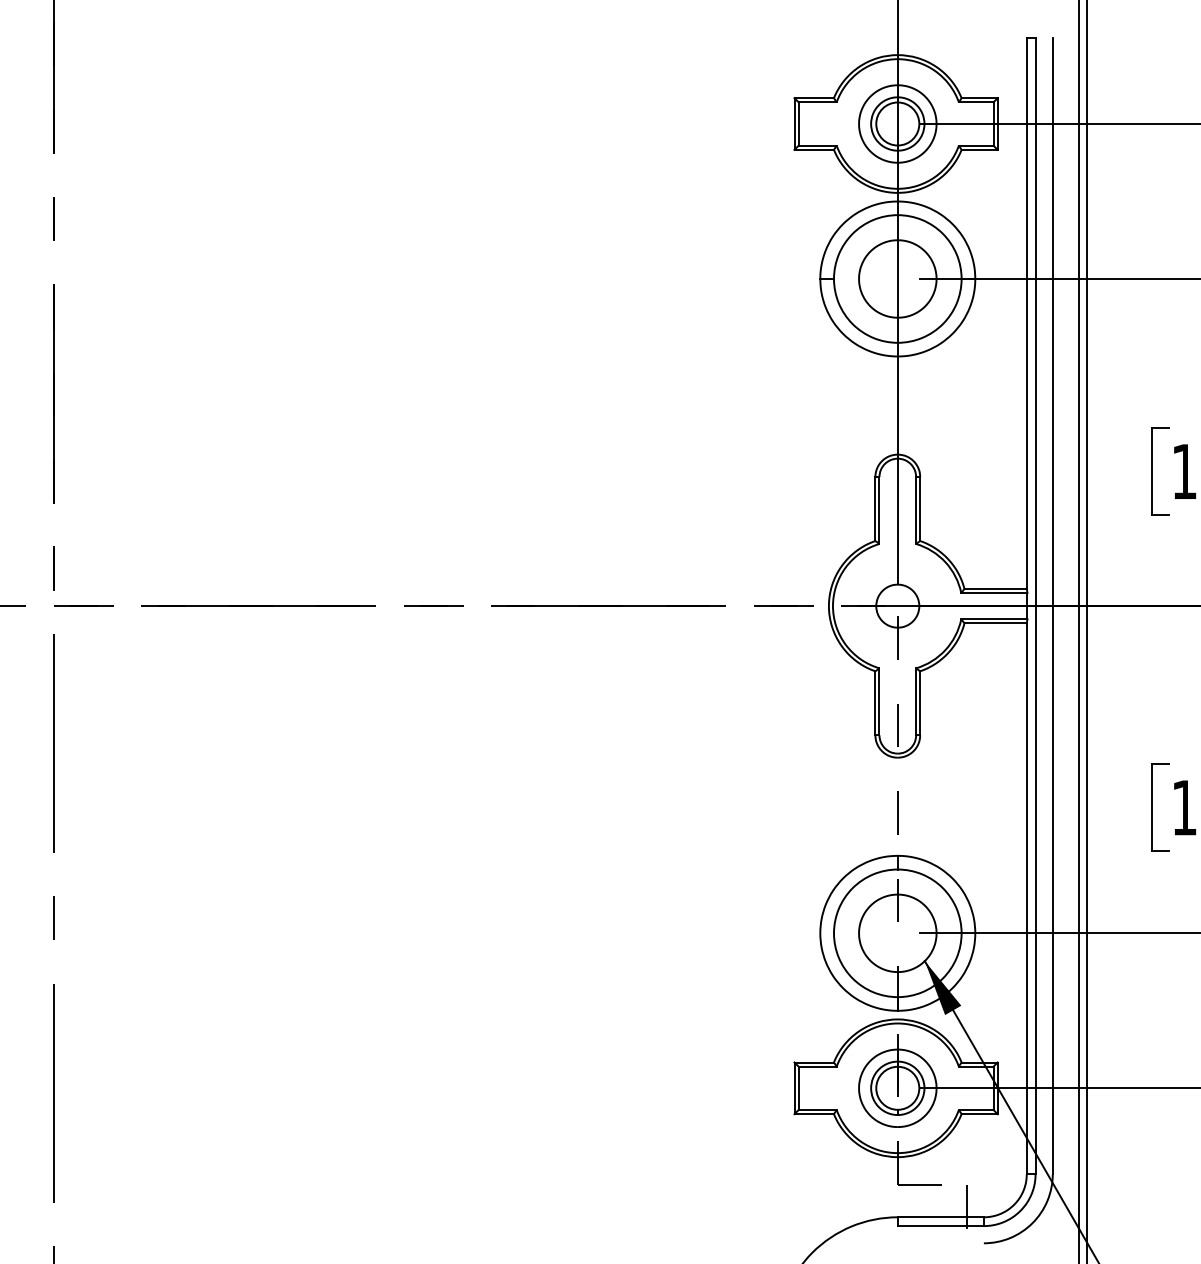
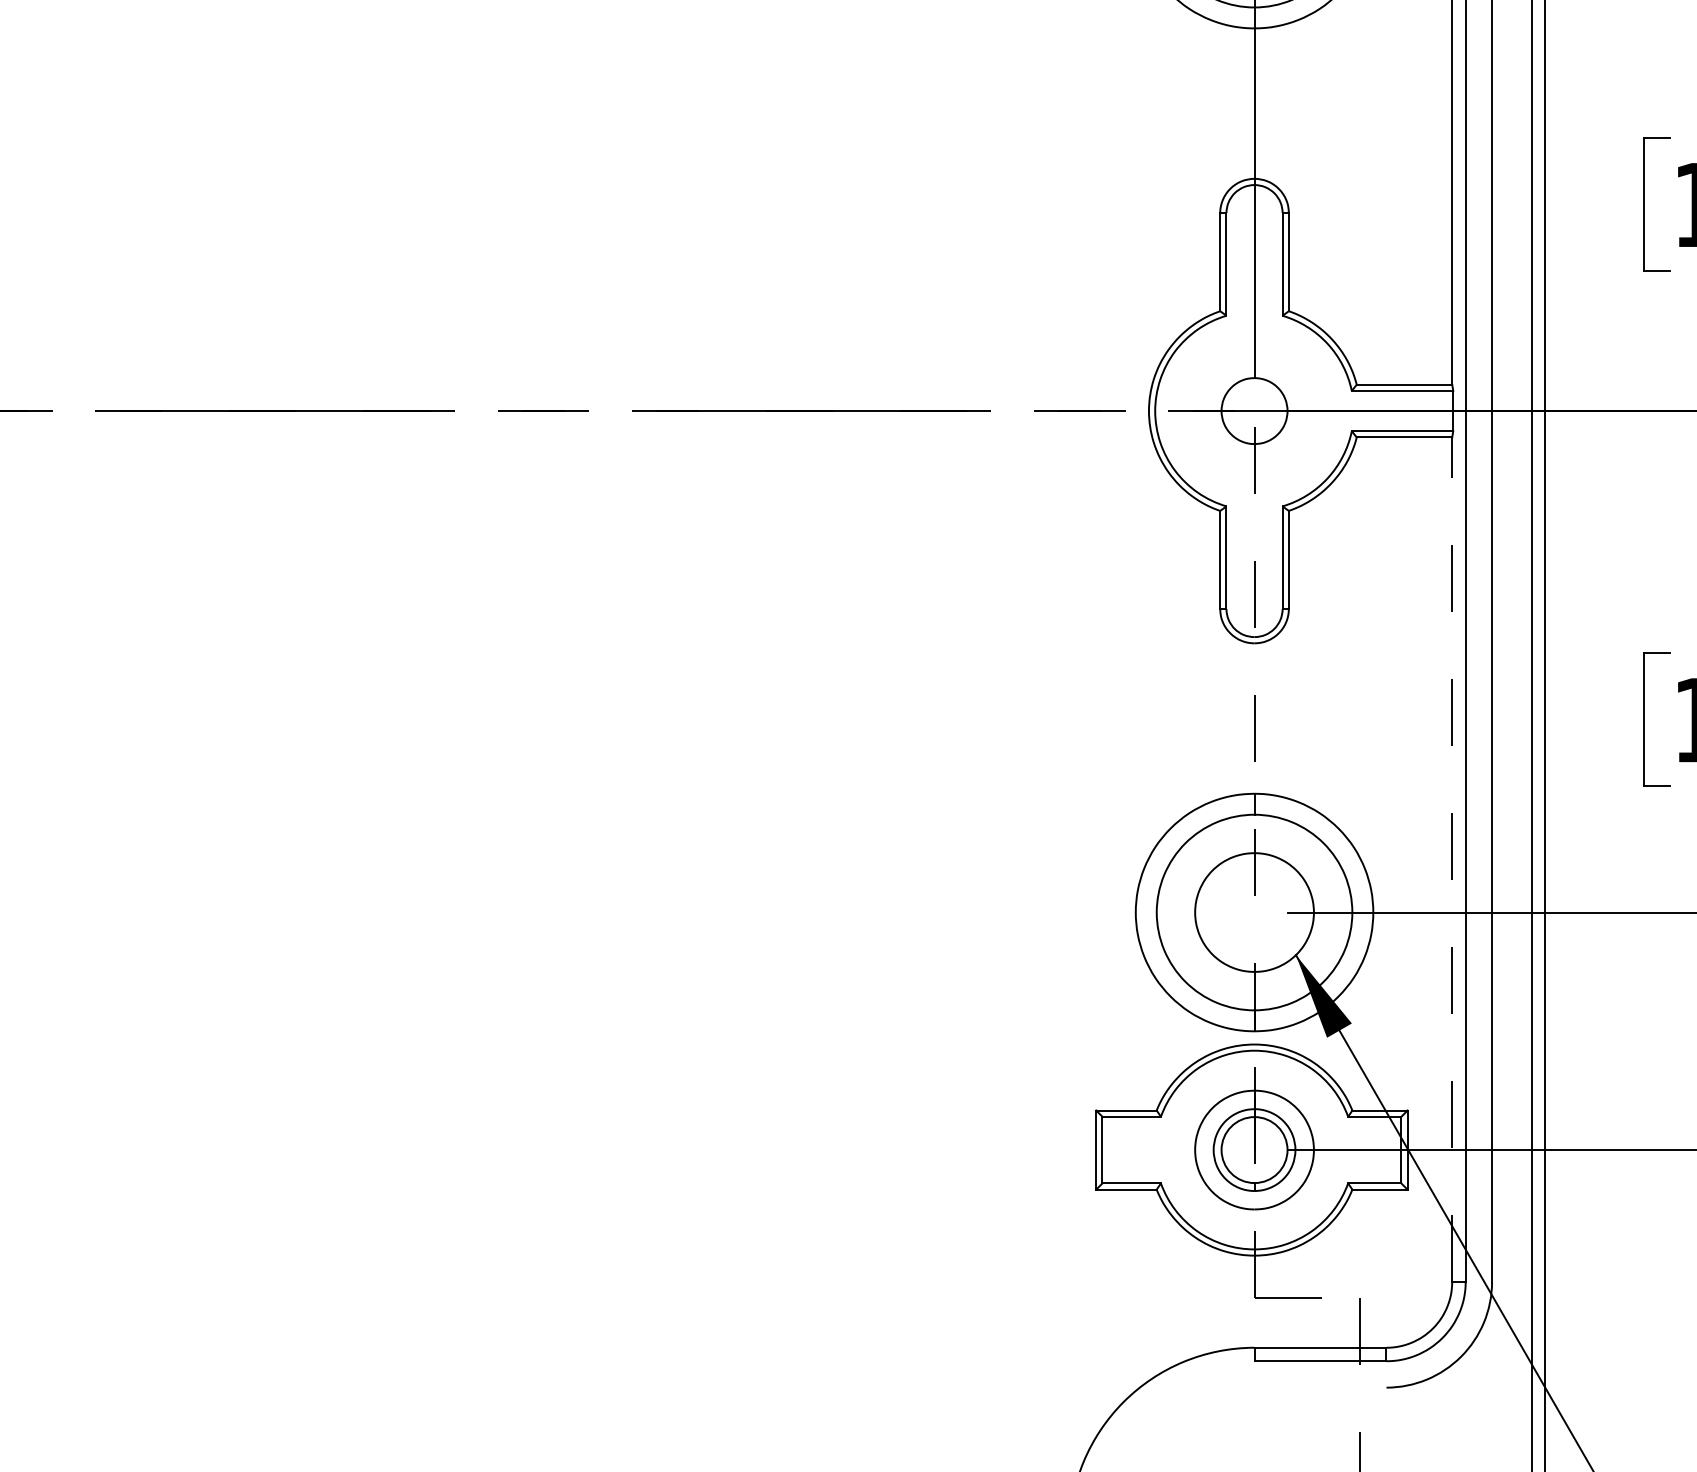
line: (1026, 898) -> (1451, 859), solid -> dashed

